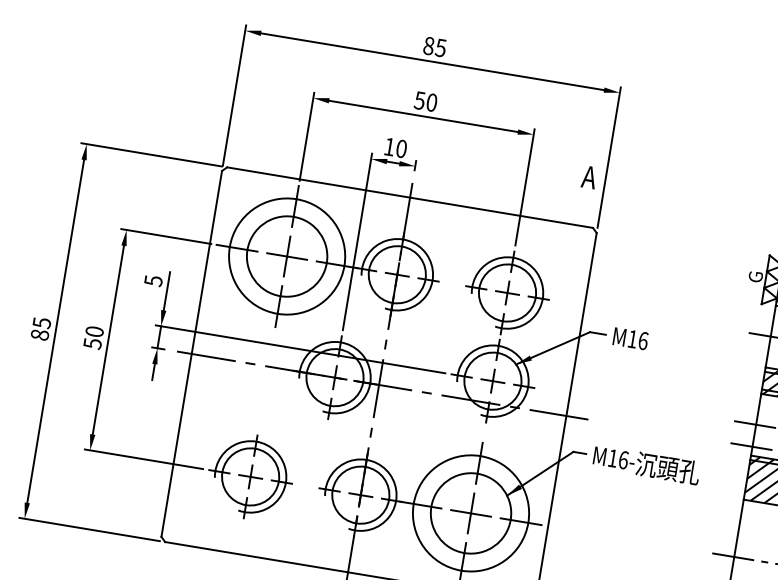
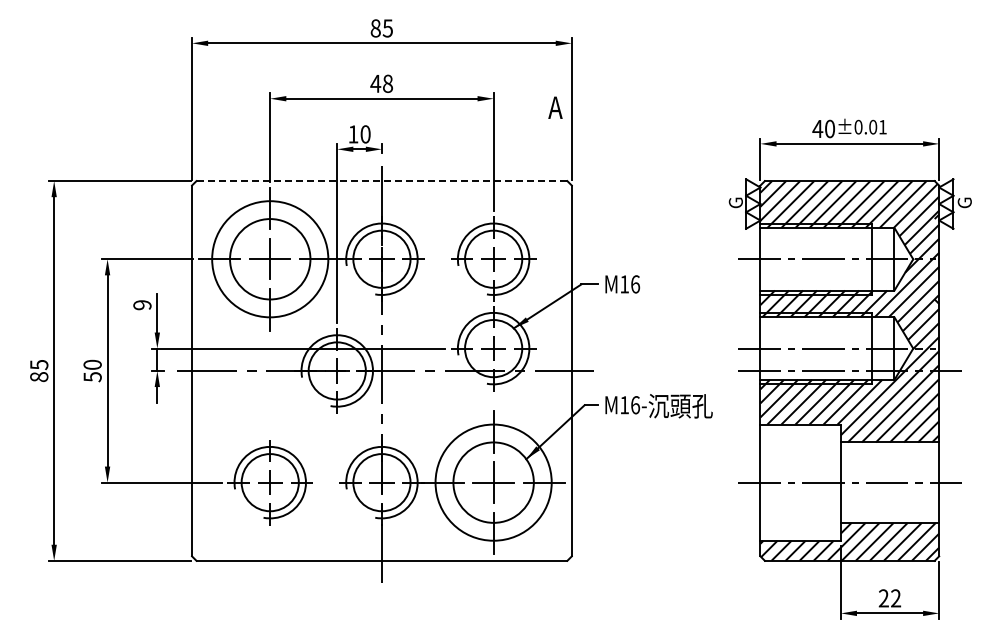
text: (425, 101) -> (381, 83), 50 -> 48
text: (589, 177) -> (555, 107), moved
line: (410, 198) -> (382, 181), solid -> dashed
text: (153, 281) -> (142, 305), 5 -> 9

